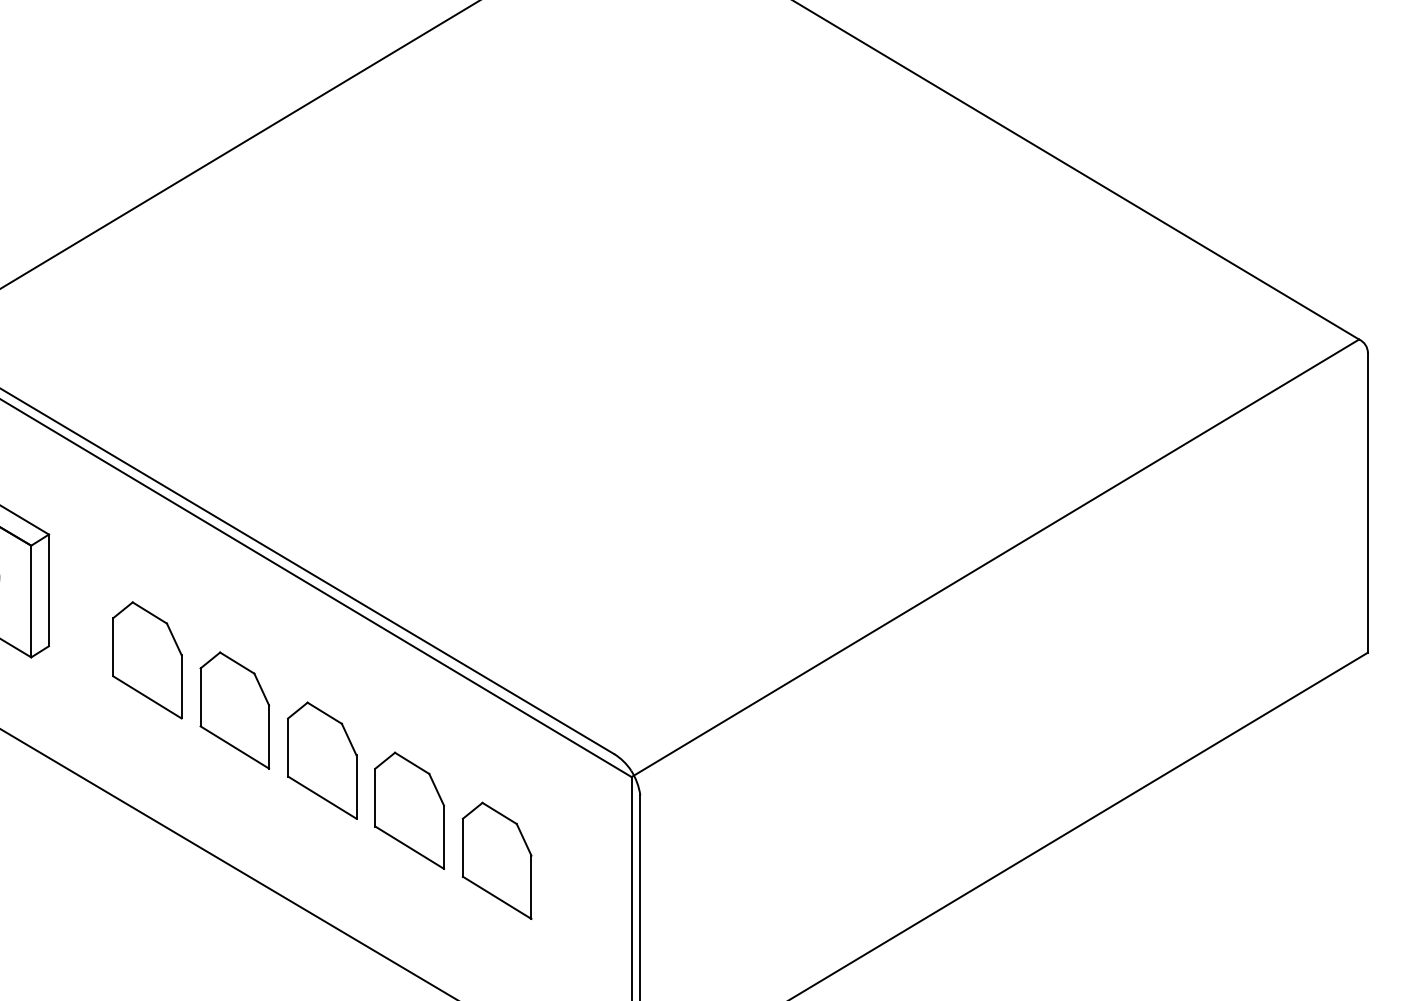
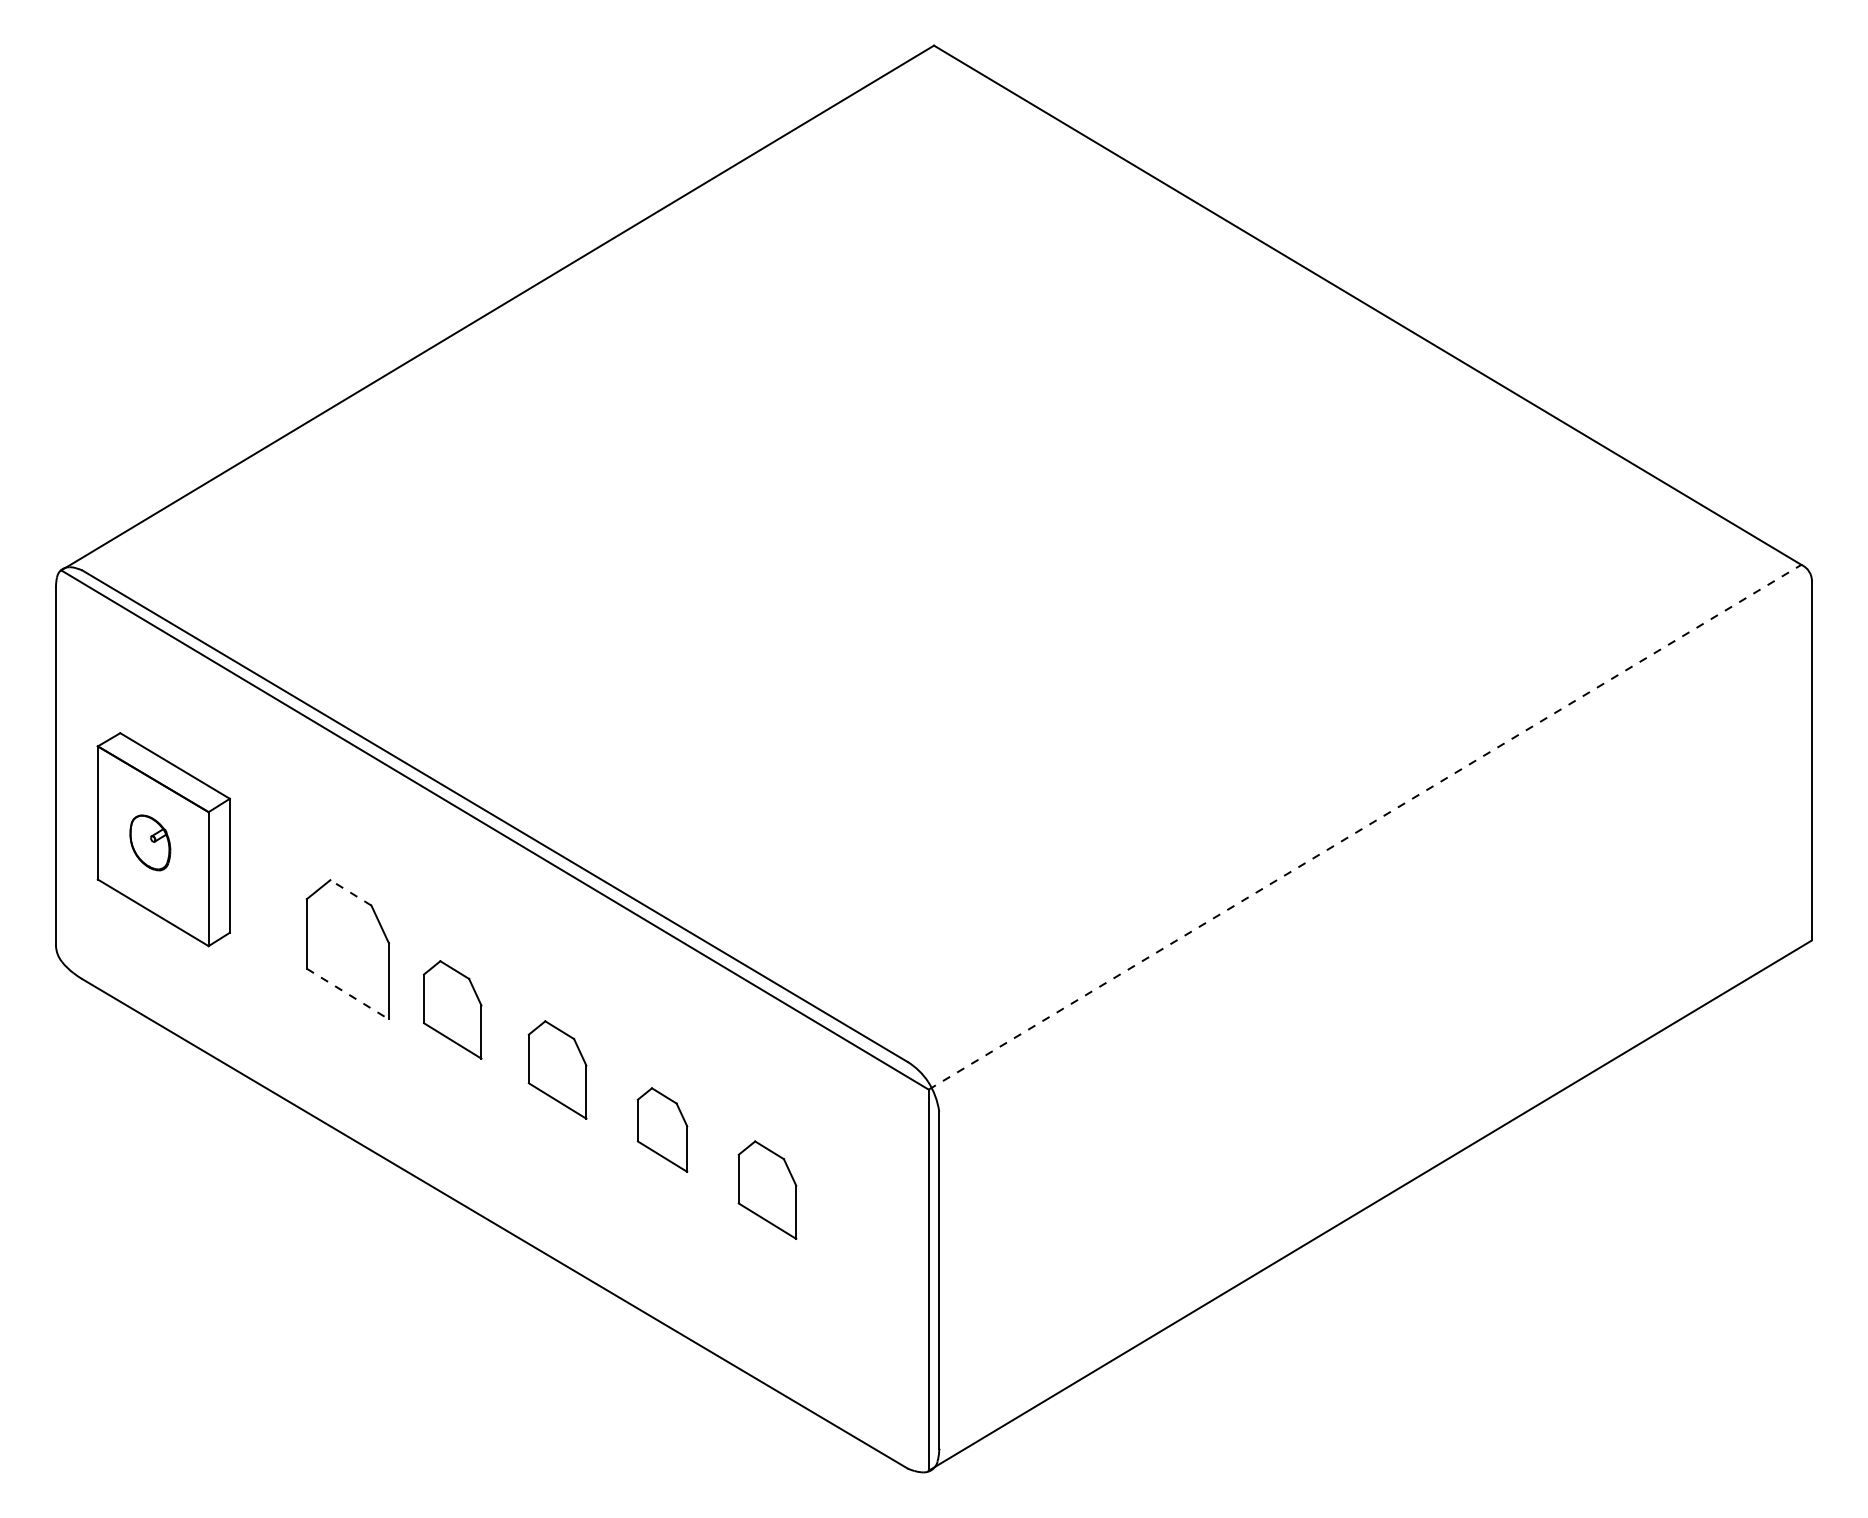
line: (995, 557) -> (1365, 826), solid -> dashed
line: (149, 612) -> (350, 892), solid -> dashed
line: (147, 697) -> (348, 994), solid -> dashed
part: (234, 710) -> (452, 1009), size x0.7
part: (322, 760) -> (557, 1069), size x0.7
part: (409, 810) -> (662, 1129), size x0.6
part: (497, 860) -> (767, 1189), size x0.7

